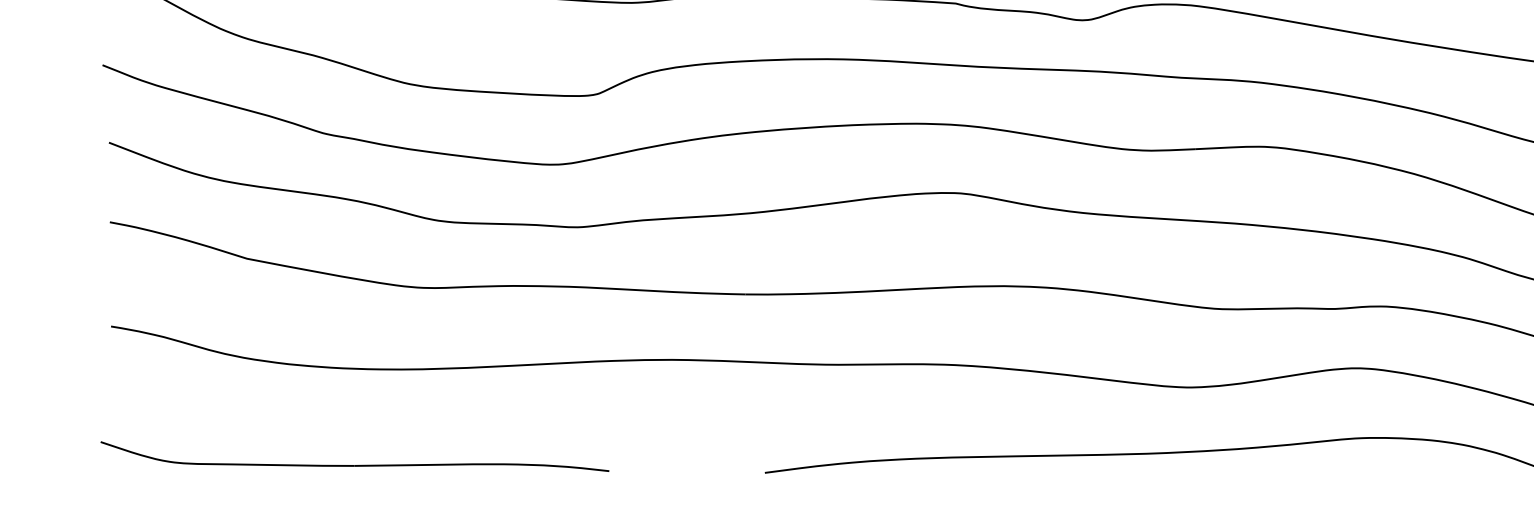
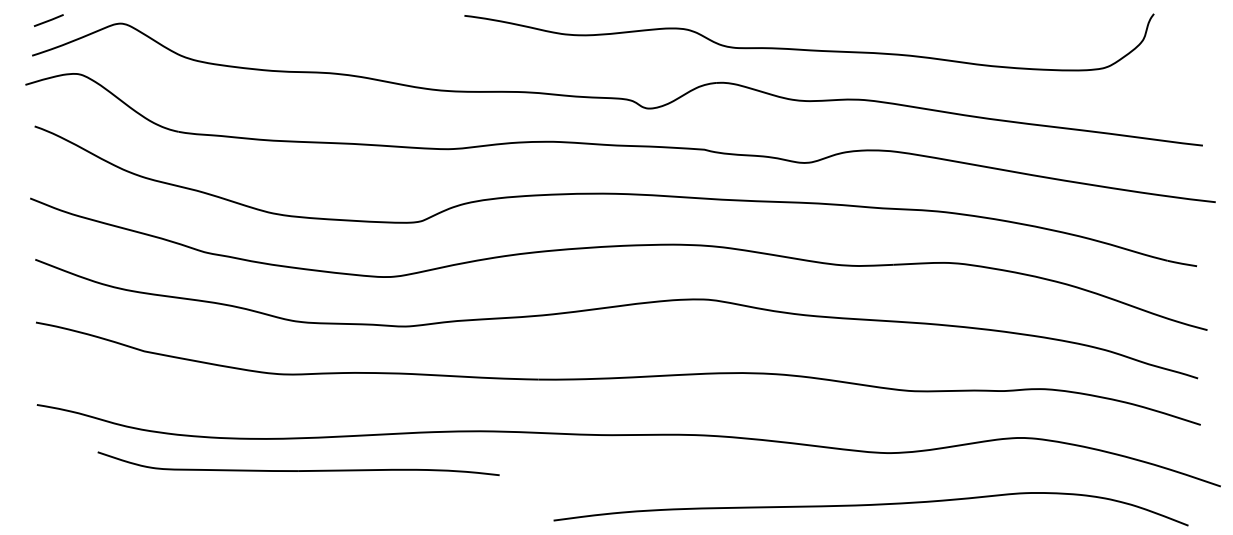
part: (354, 465) -> (298, 470), moved

